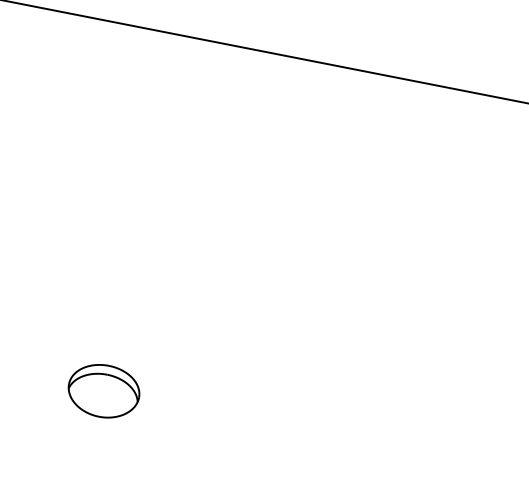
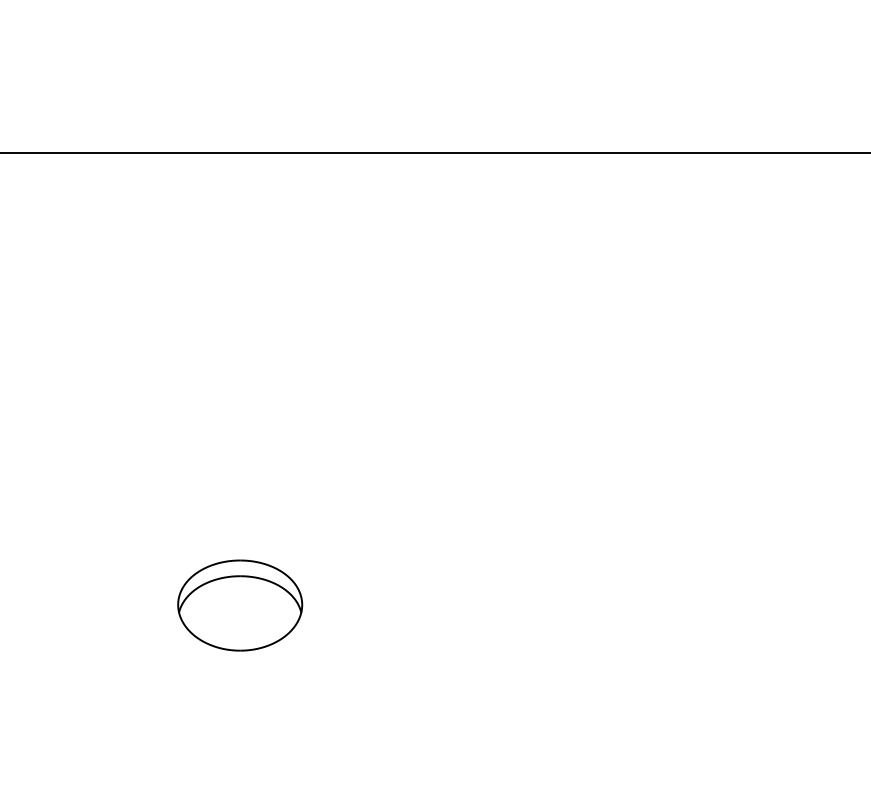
part: (104, 391) -> (240, 605), size x1.4

